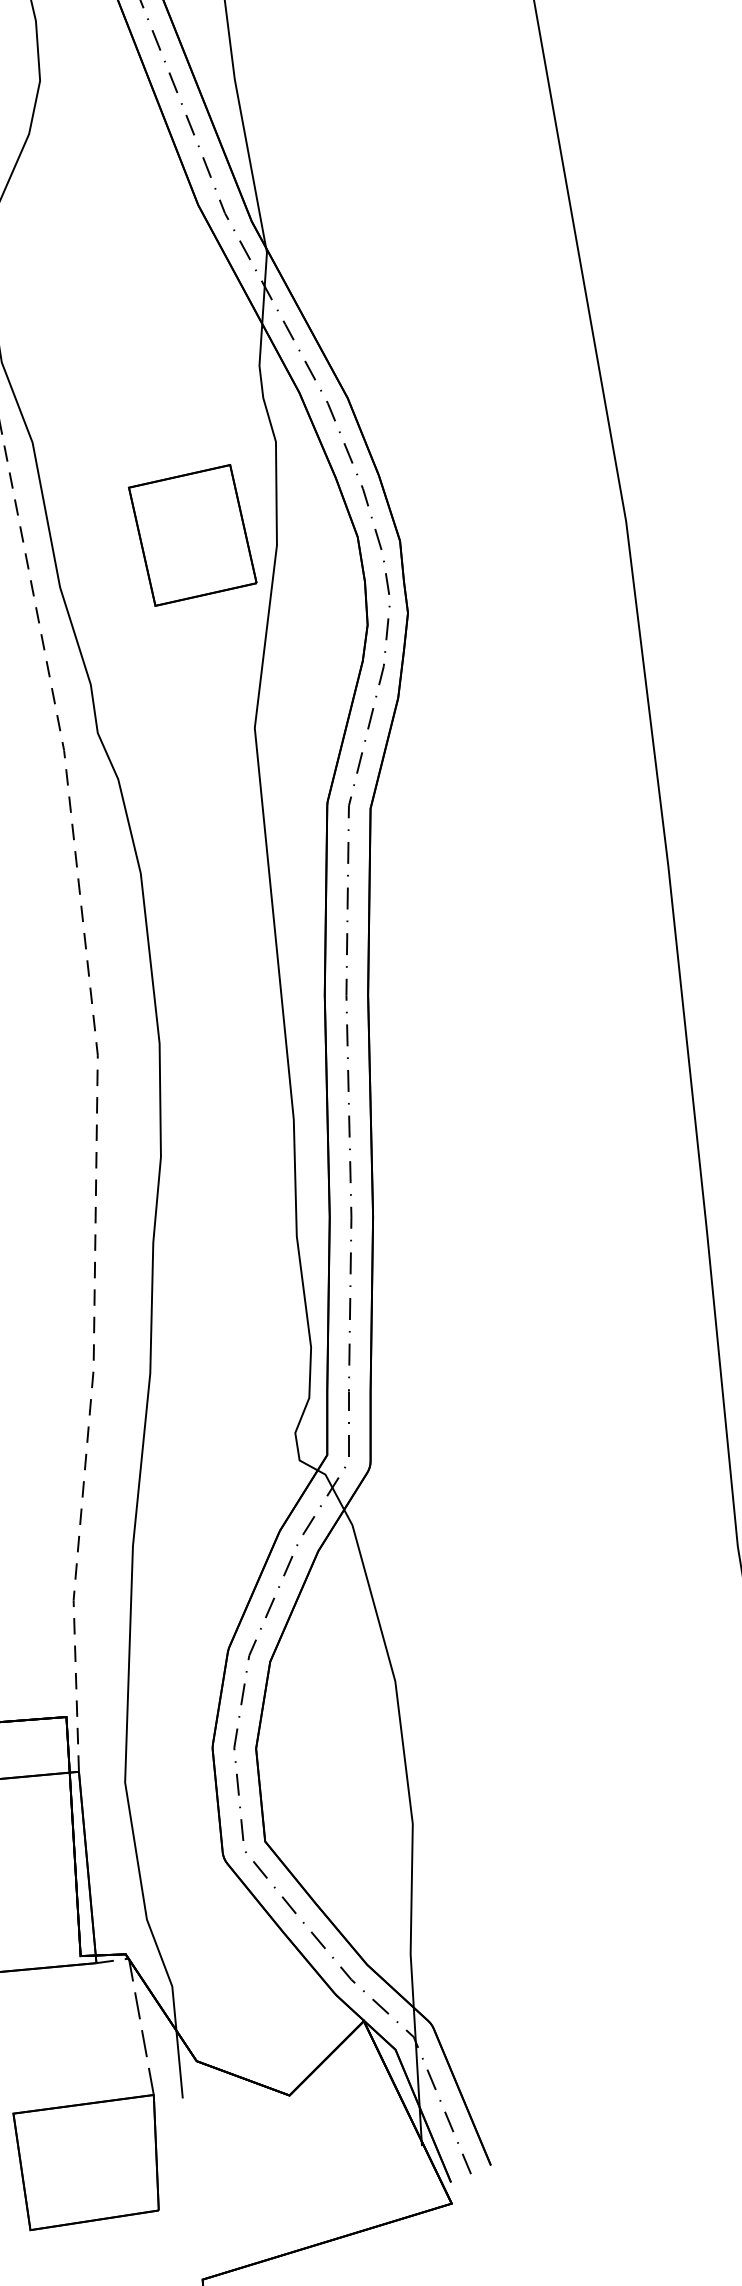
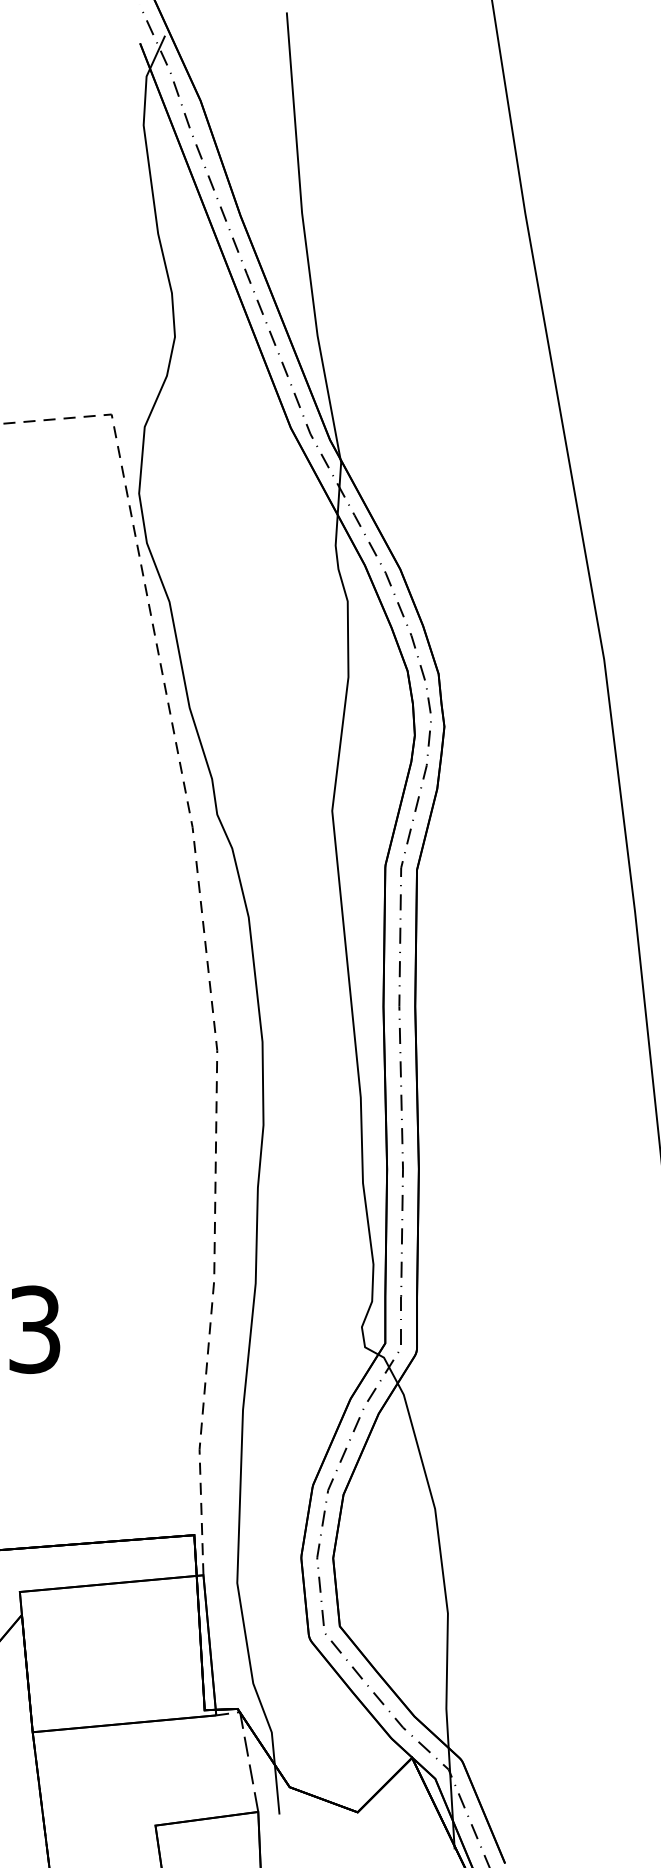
part: (192, 534) -> (286, 669), removed

